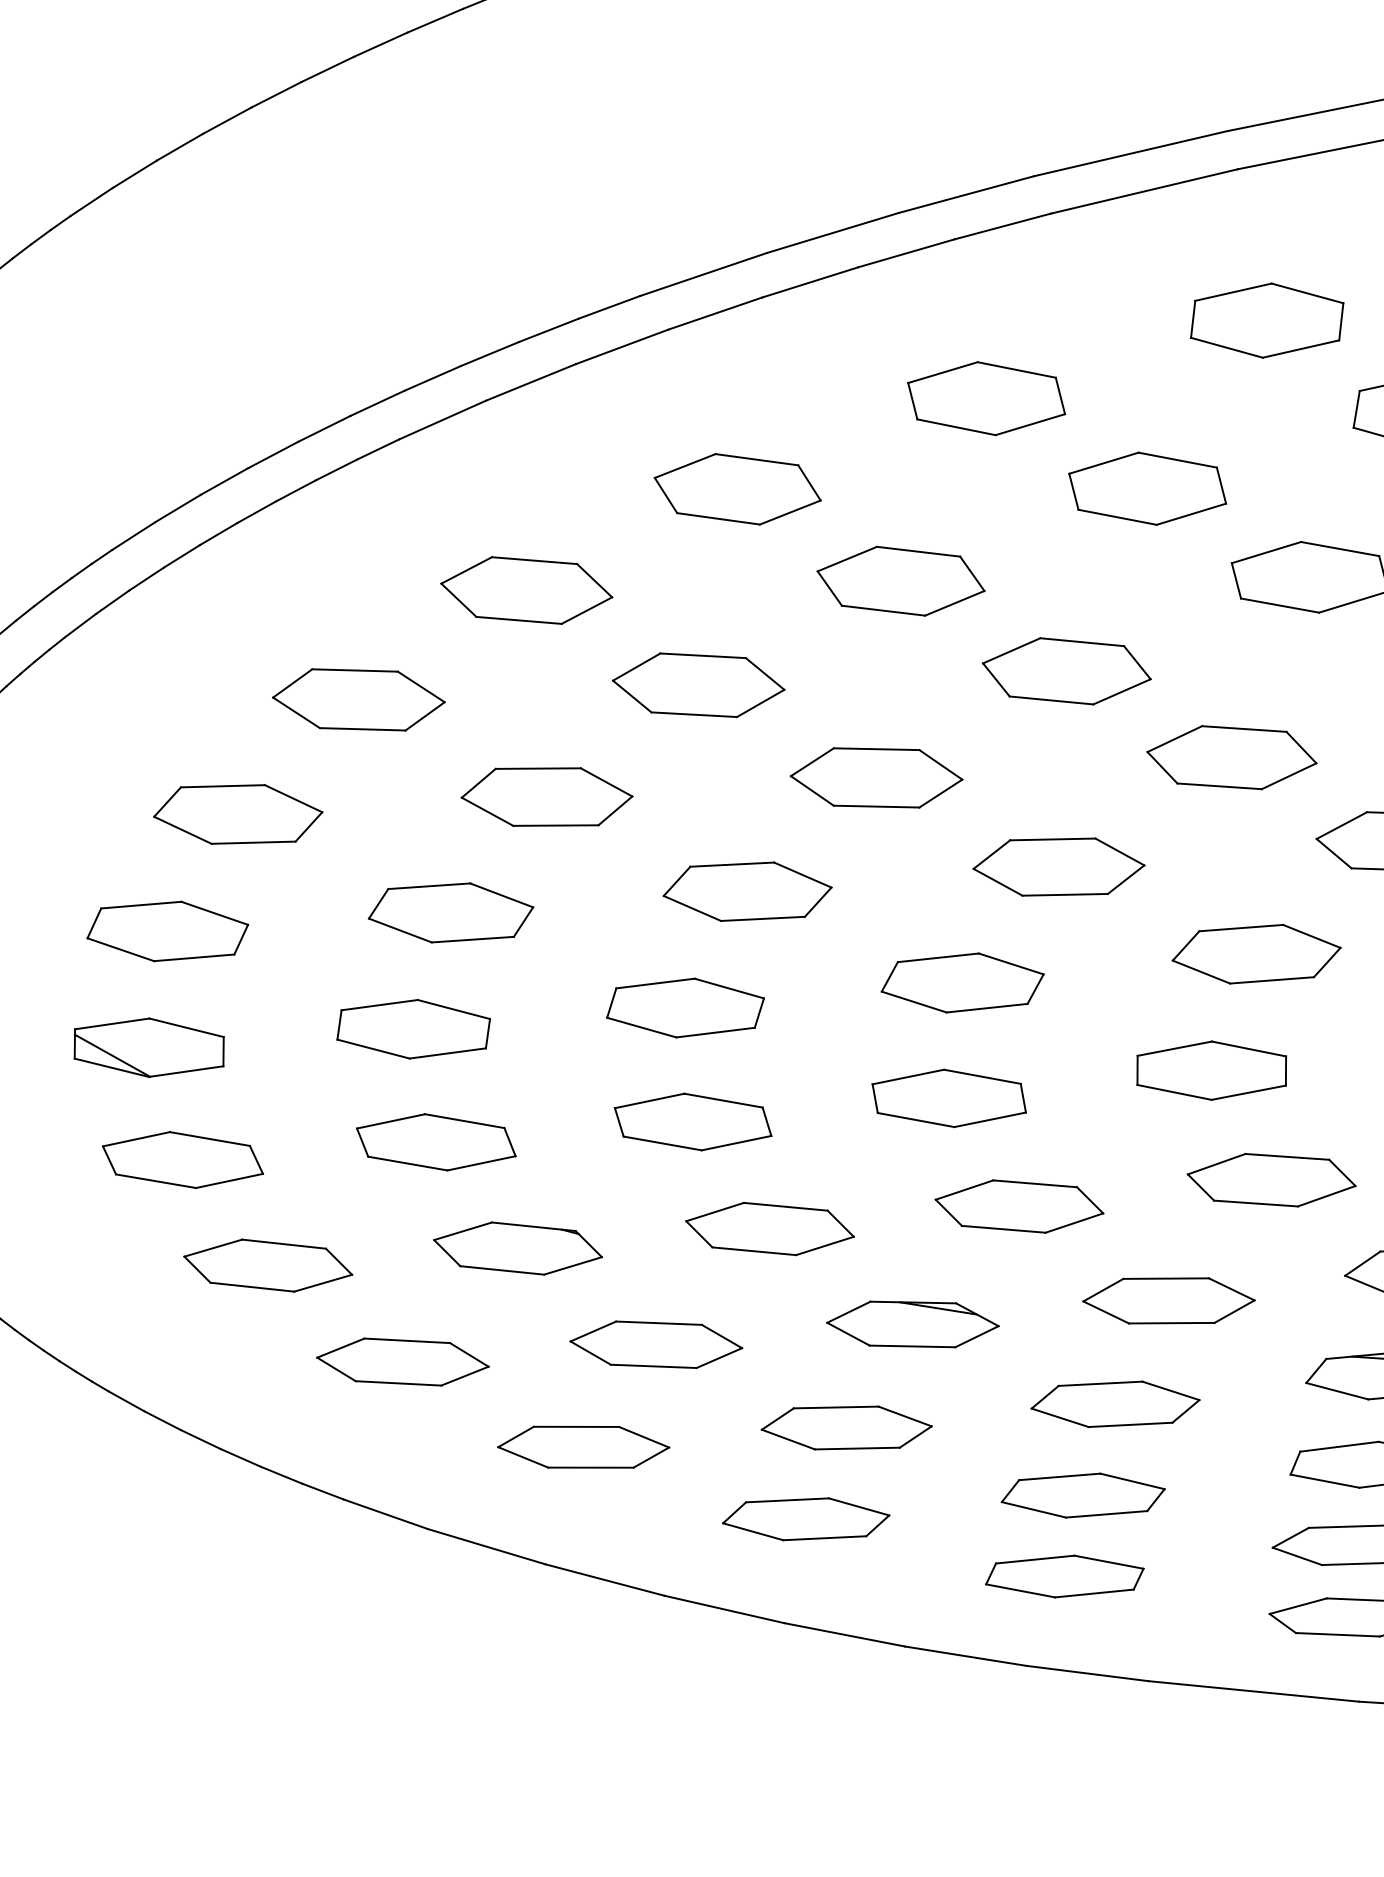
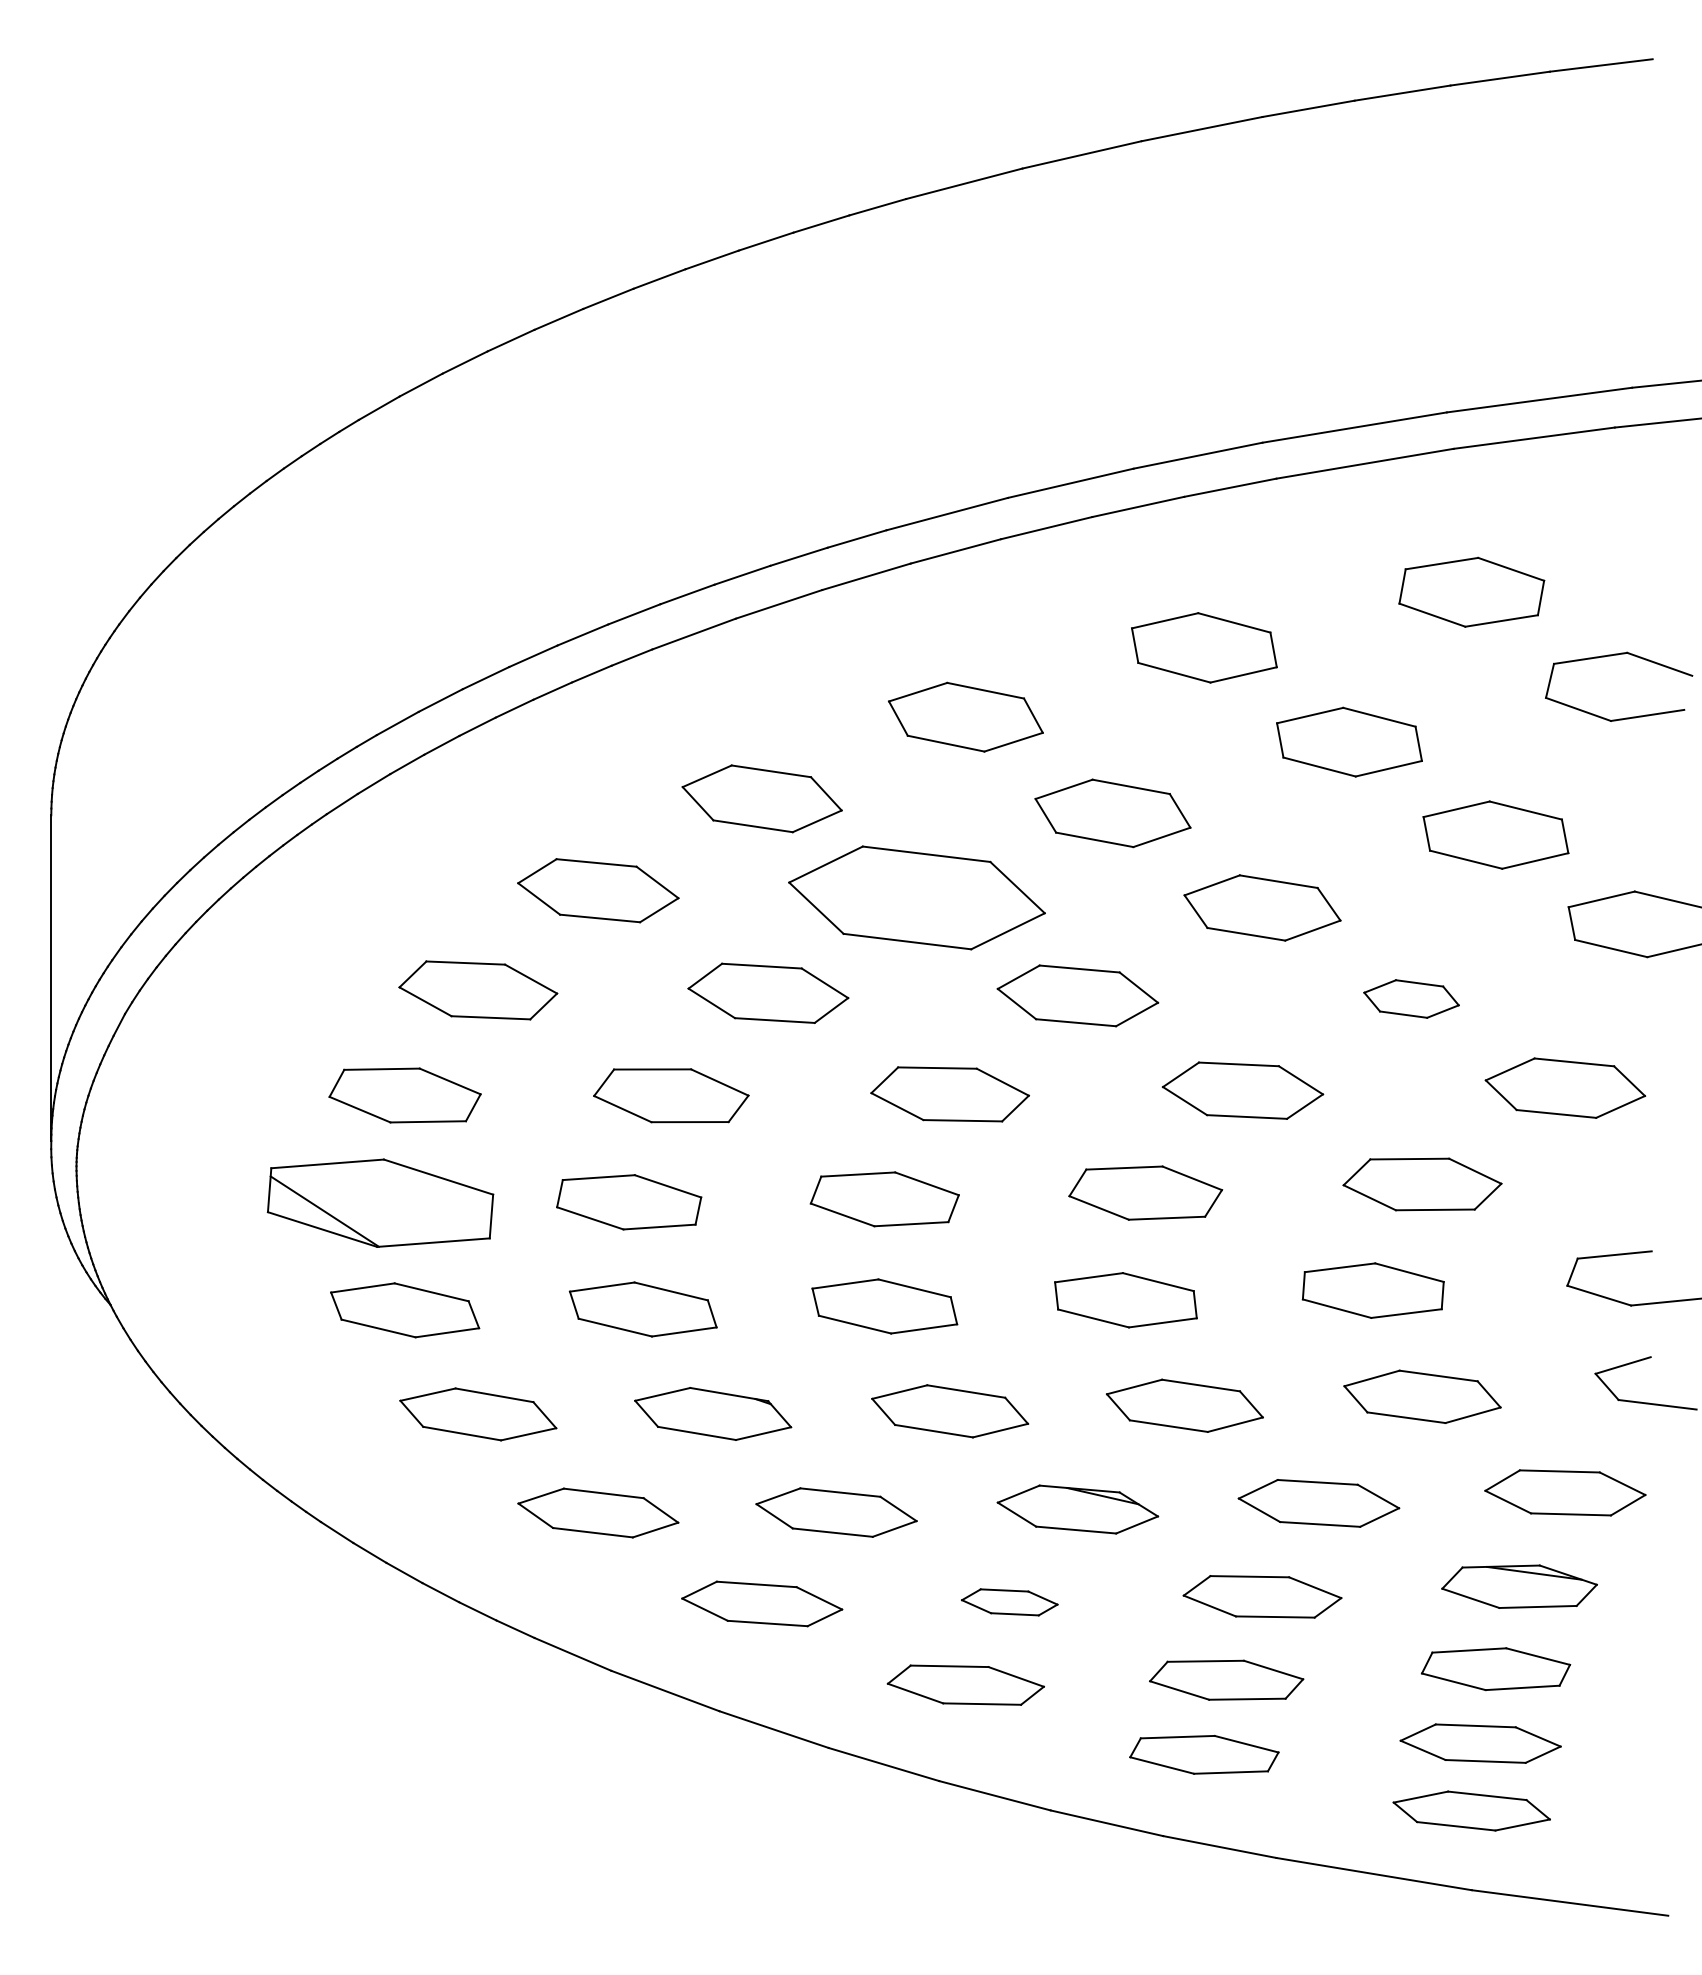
part: (699, 685) -> (917, 898), size x1.6
part: (1231, 757) -> (1411, 998), size x0.6
part: (149, 1047) -> (380, 1202), size x1.6
part: (846, 1428) -> (1009, 1602), size x0.6

